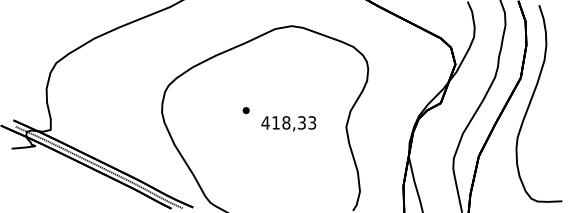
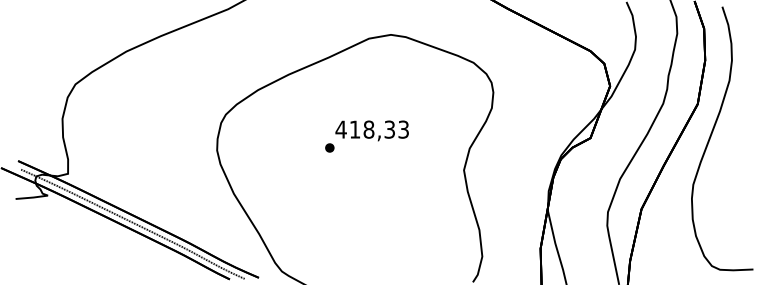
text: (288, 123) -> (371, 130), moved

